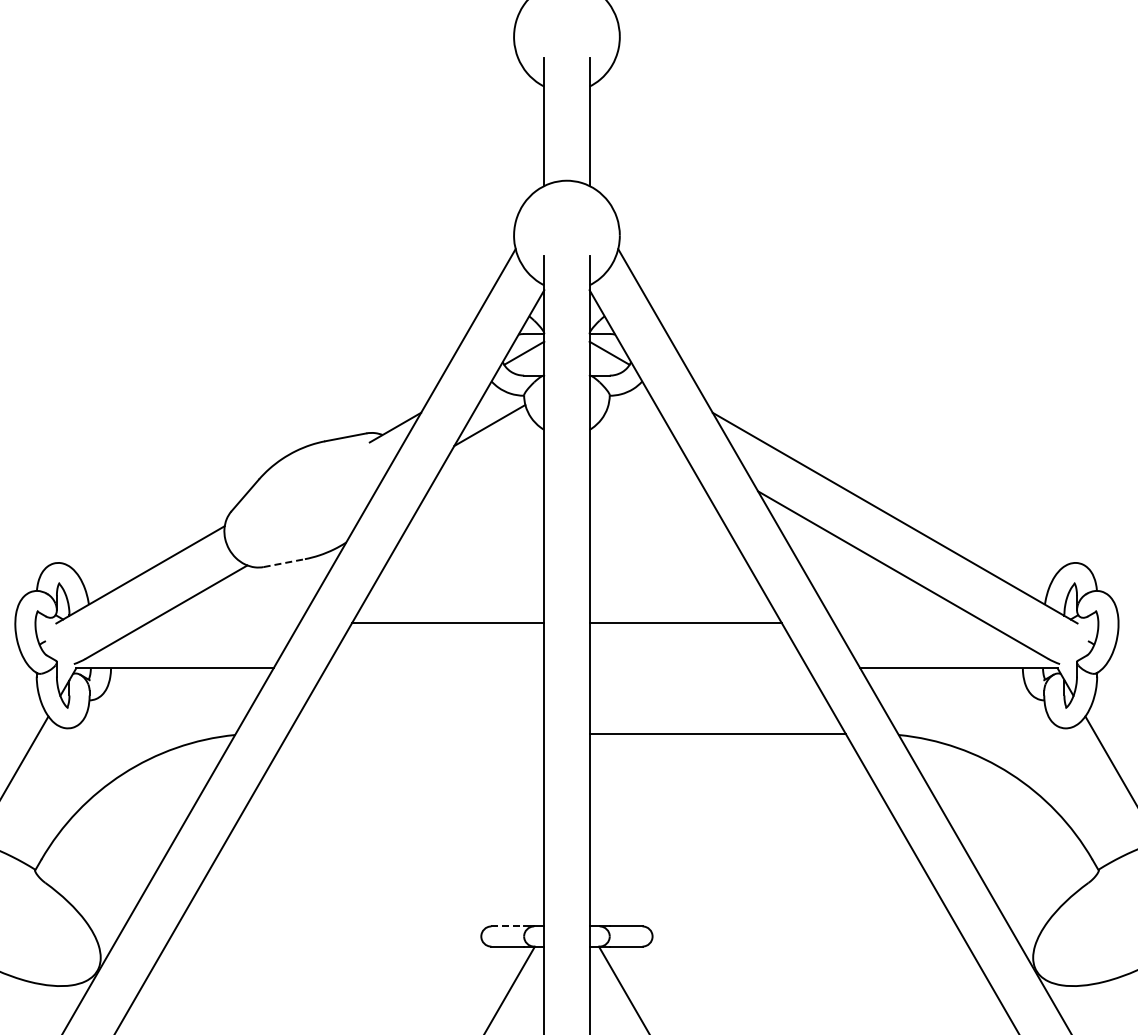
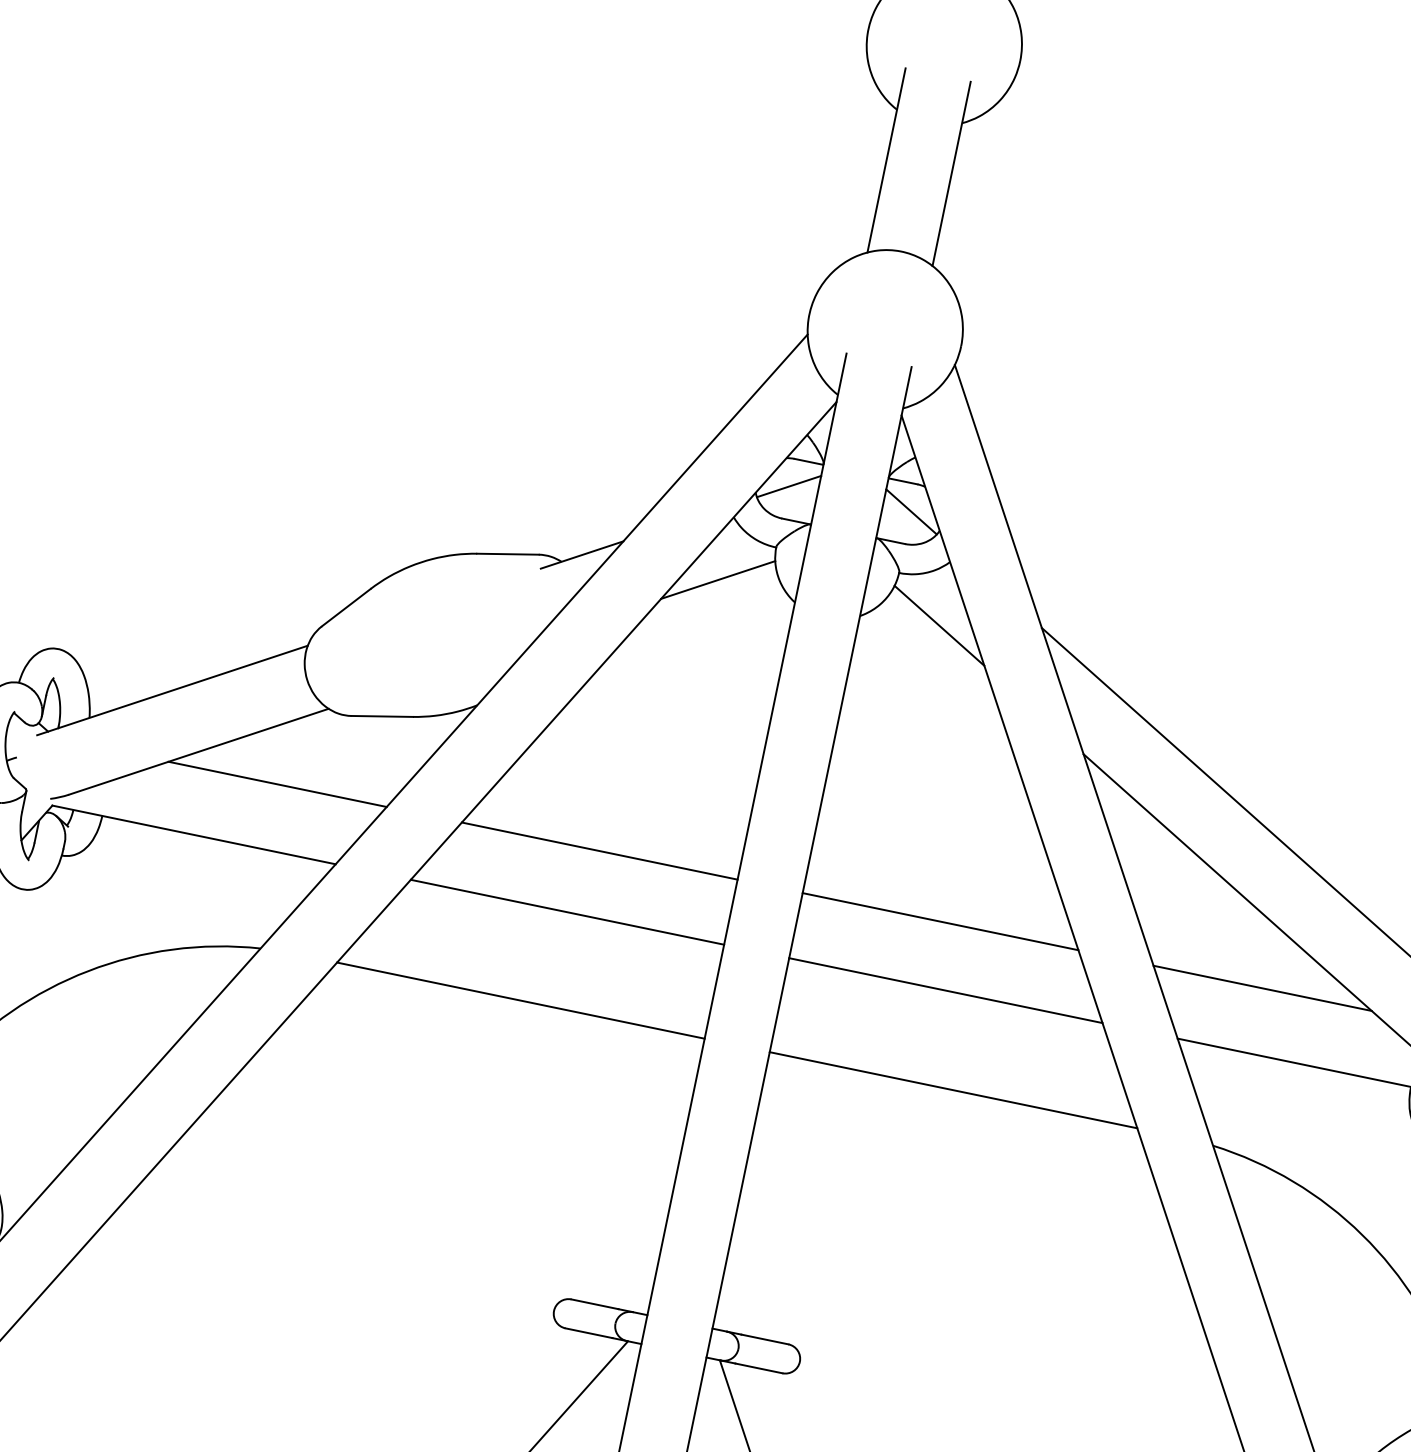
line: (643, 425) -> (938, 625), added
line: (284, 563) -> (382, 717), dashed -> solid
line: (223, 623) -> (277, 785), added
line: (910, 623) -> (1263, 989), added
line: (434, 668) -> (566, 912), added
line: (698, 668) -> (945, 990), added
line: (416, 733) -> (521, 1000), added
line: (508, 926) -> (596, 1304), dashed -> solid

